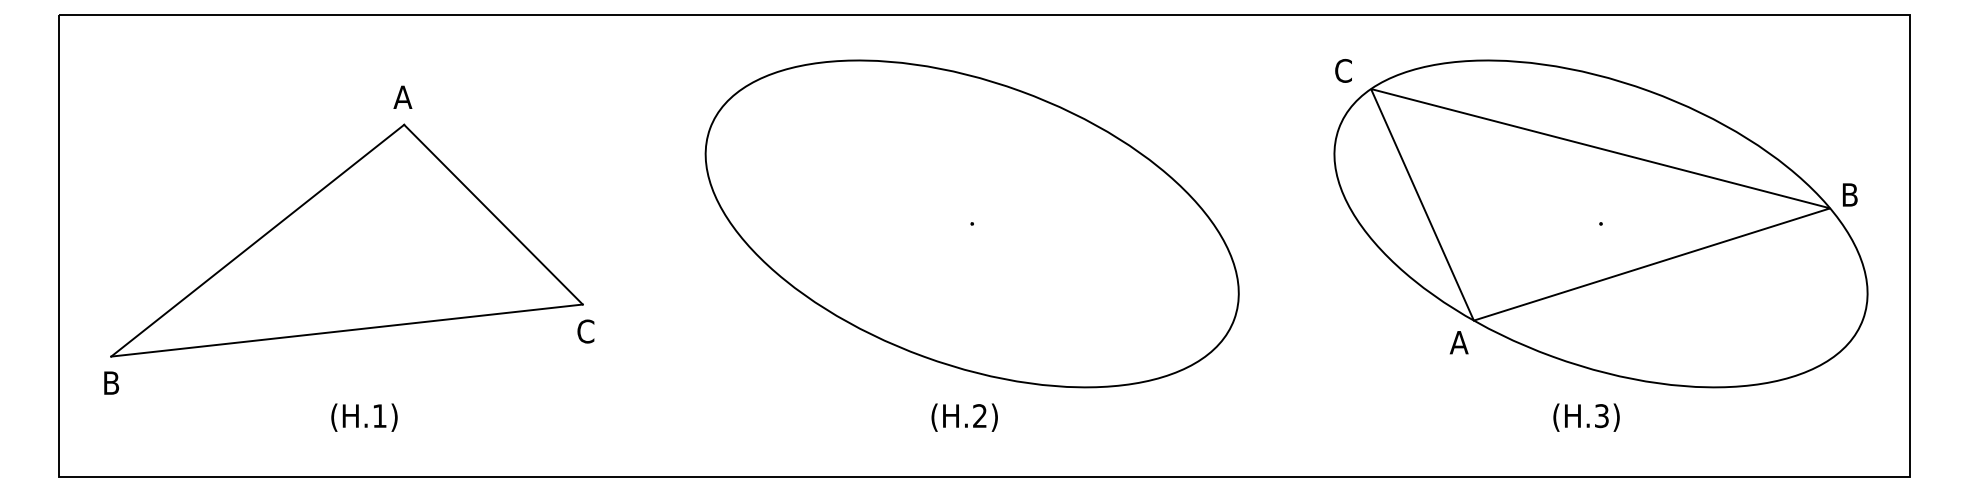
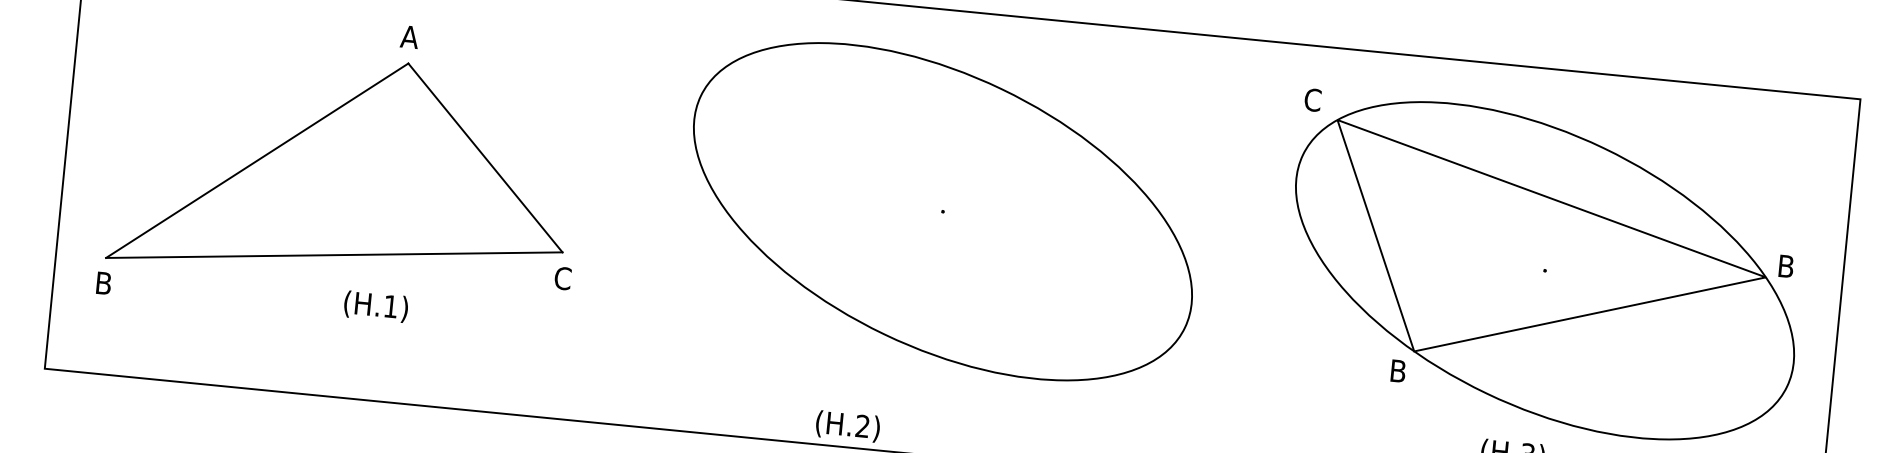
text: (1458, 342) -> (1397, 370), A -> B
text: (364, 417) -> (376, 306), moved
text: (964, 417) -> (847, 426), moved

